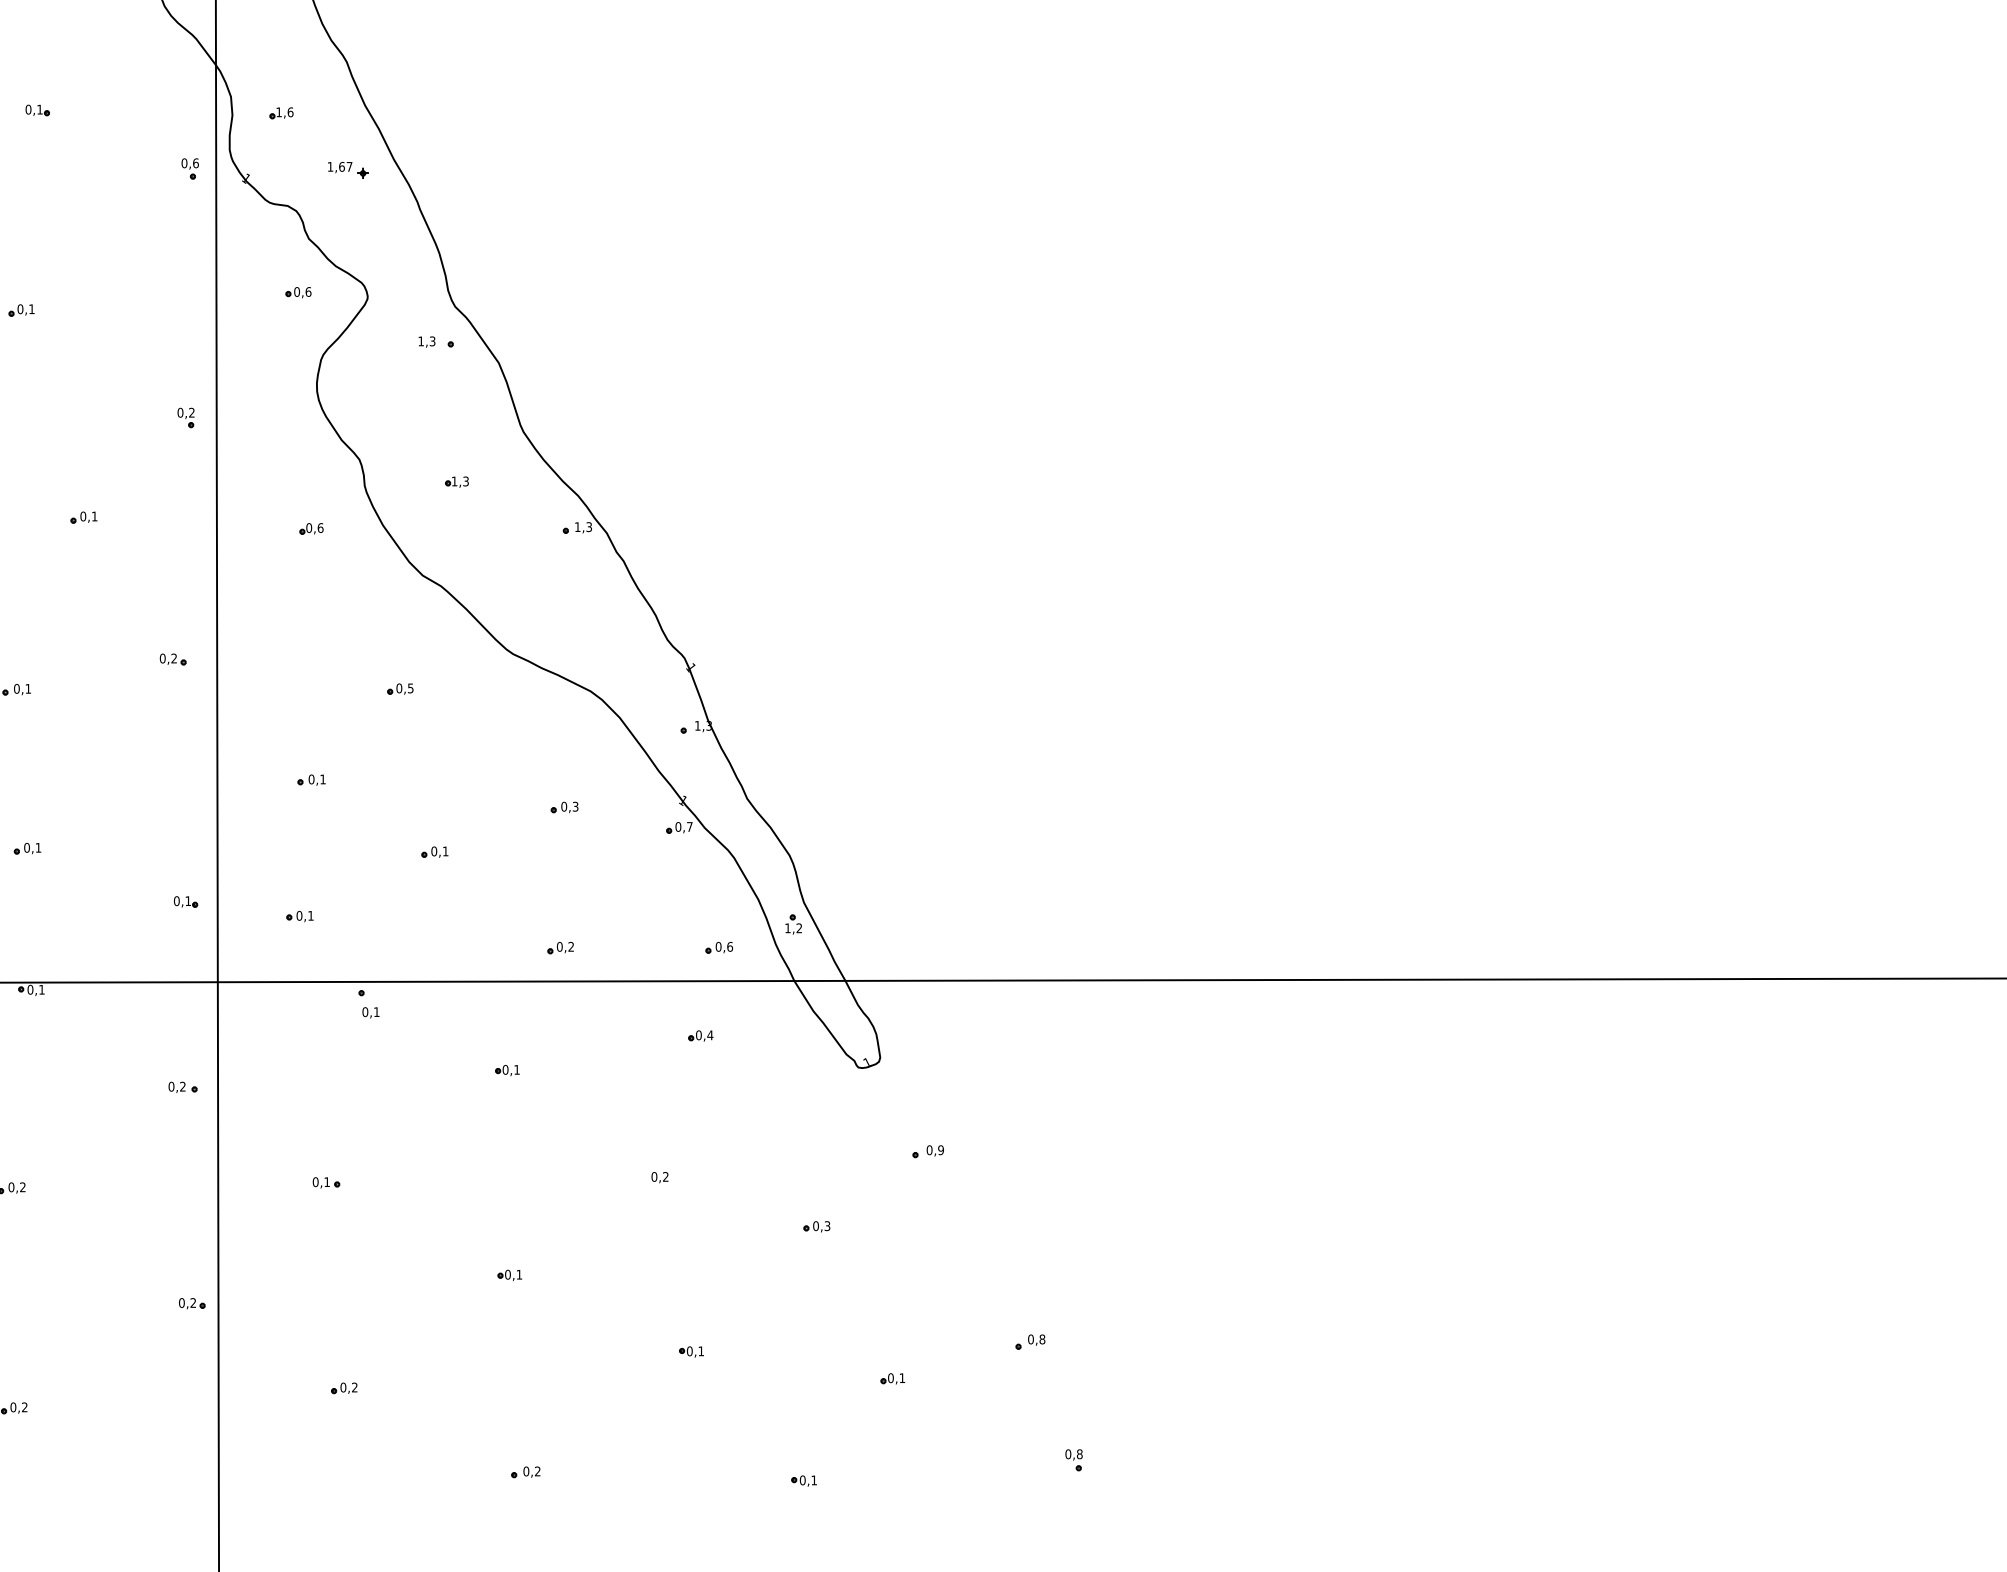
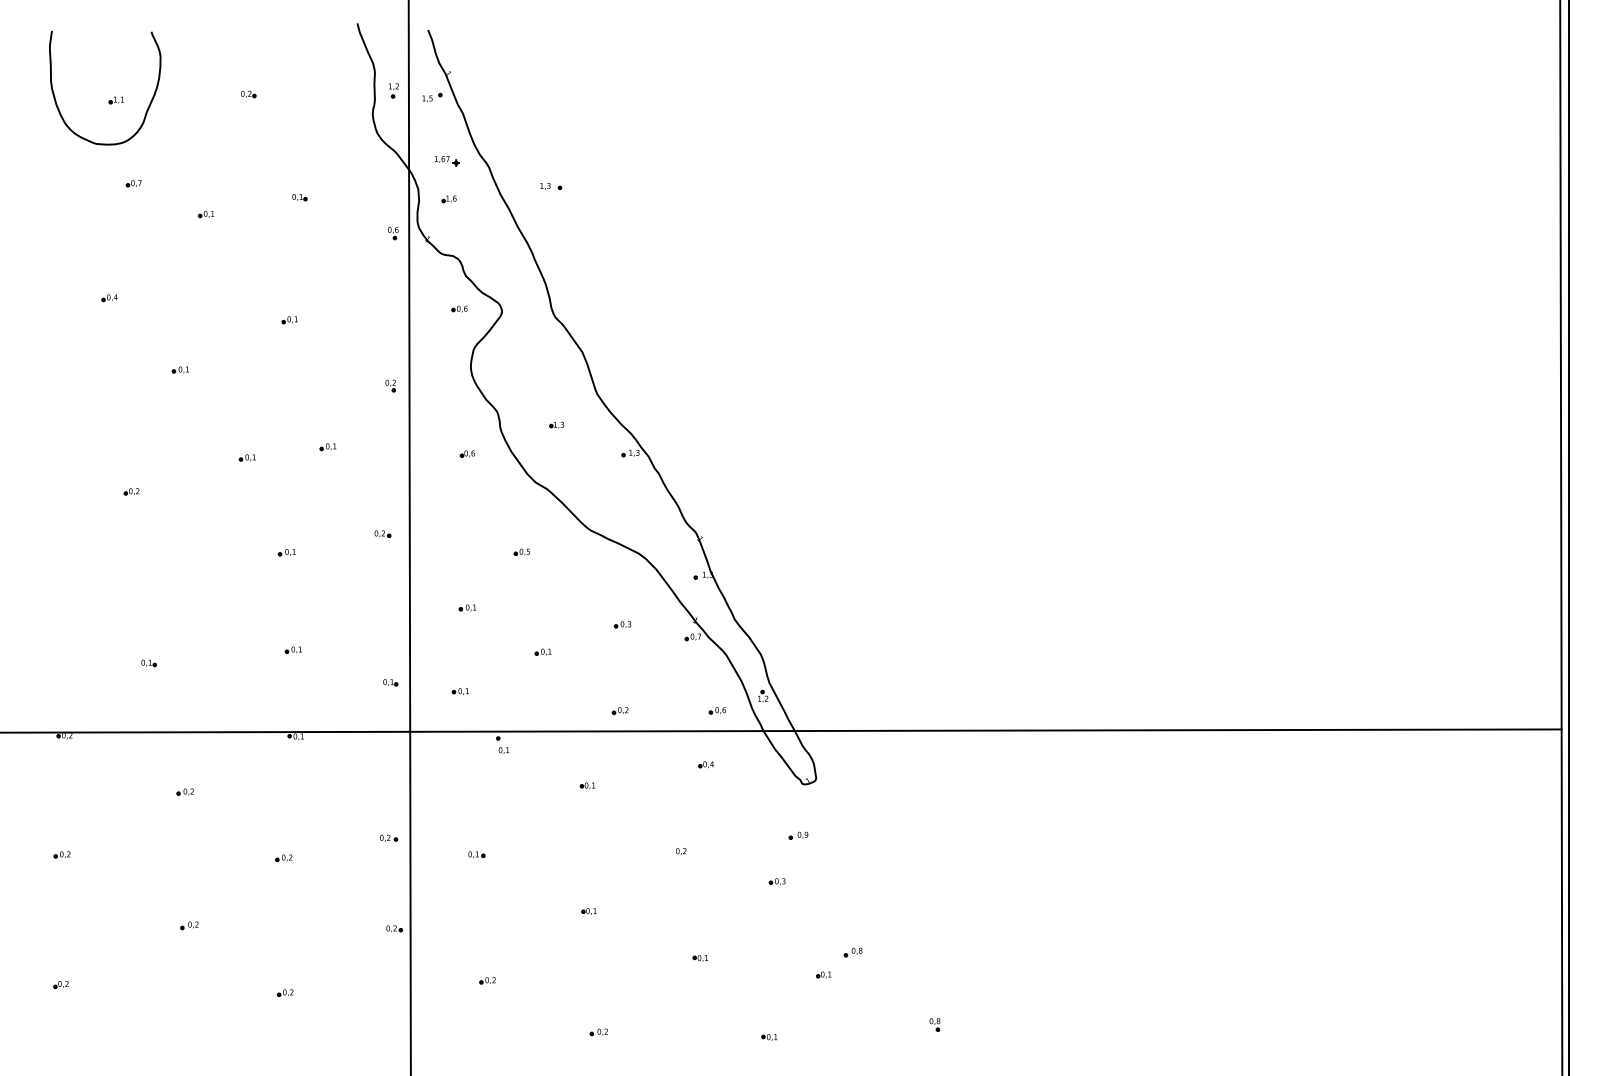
part: (347, 170) -> (446, 161), moved
part: (436, 342) -> (551, 186), moved
part: (184, 1086) -> (389, 837), moved
part: (928, 1151) -> (798, 835), moved
part: (1029, 1342) -> (852, 952), moved

